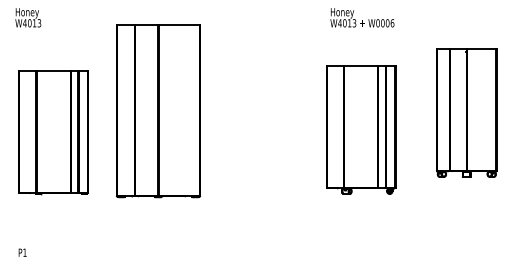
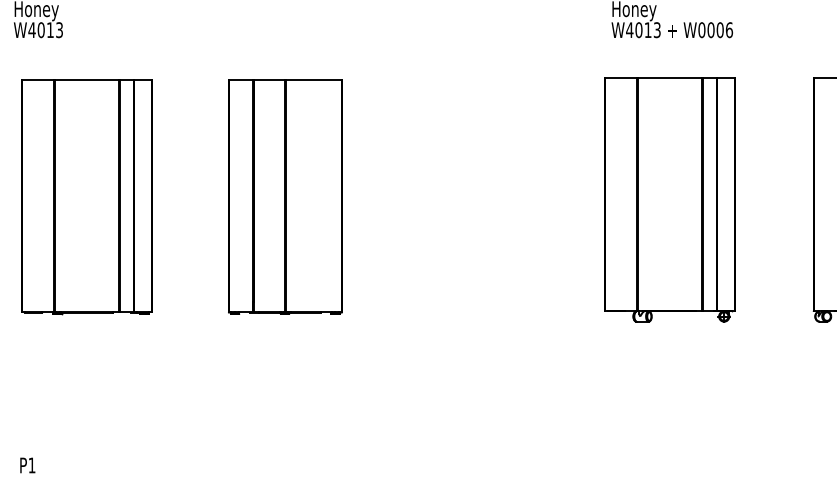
part: (158, 111) -> (285, 197), size x0.71
part: (361, 129) -> (670, 199), moved
part: (53, 132) -> (86, 197), moved

